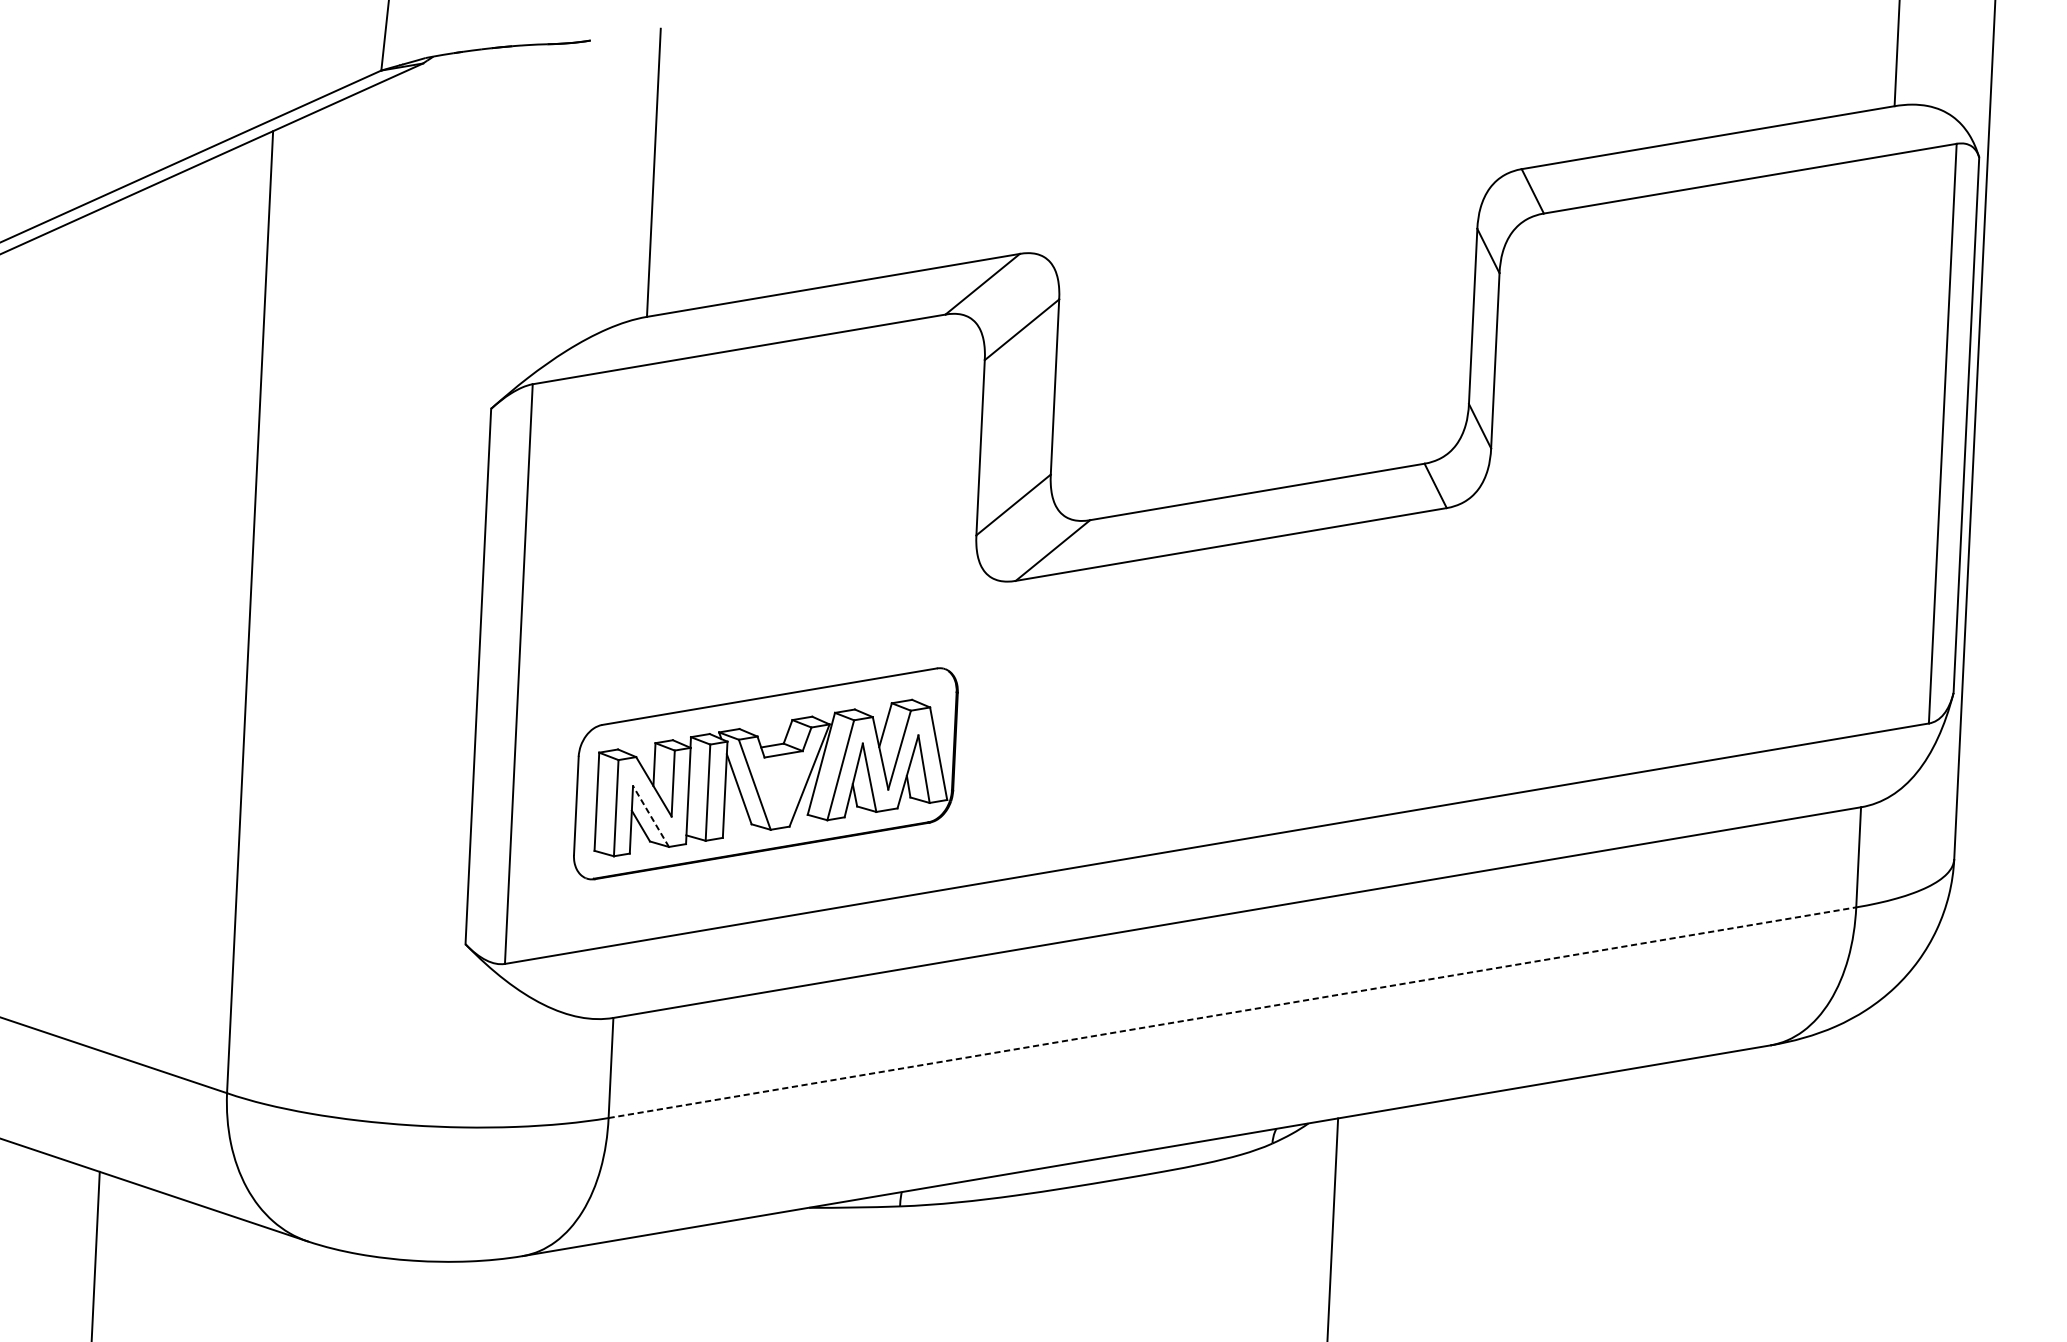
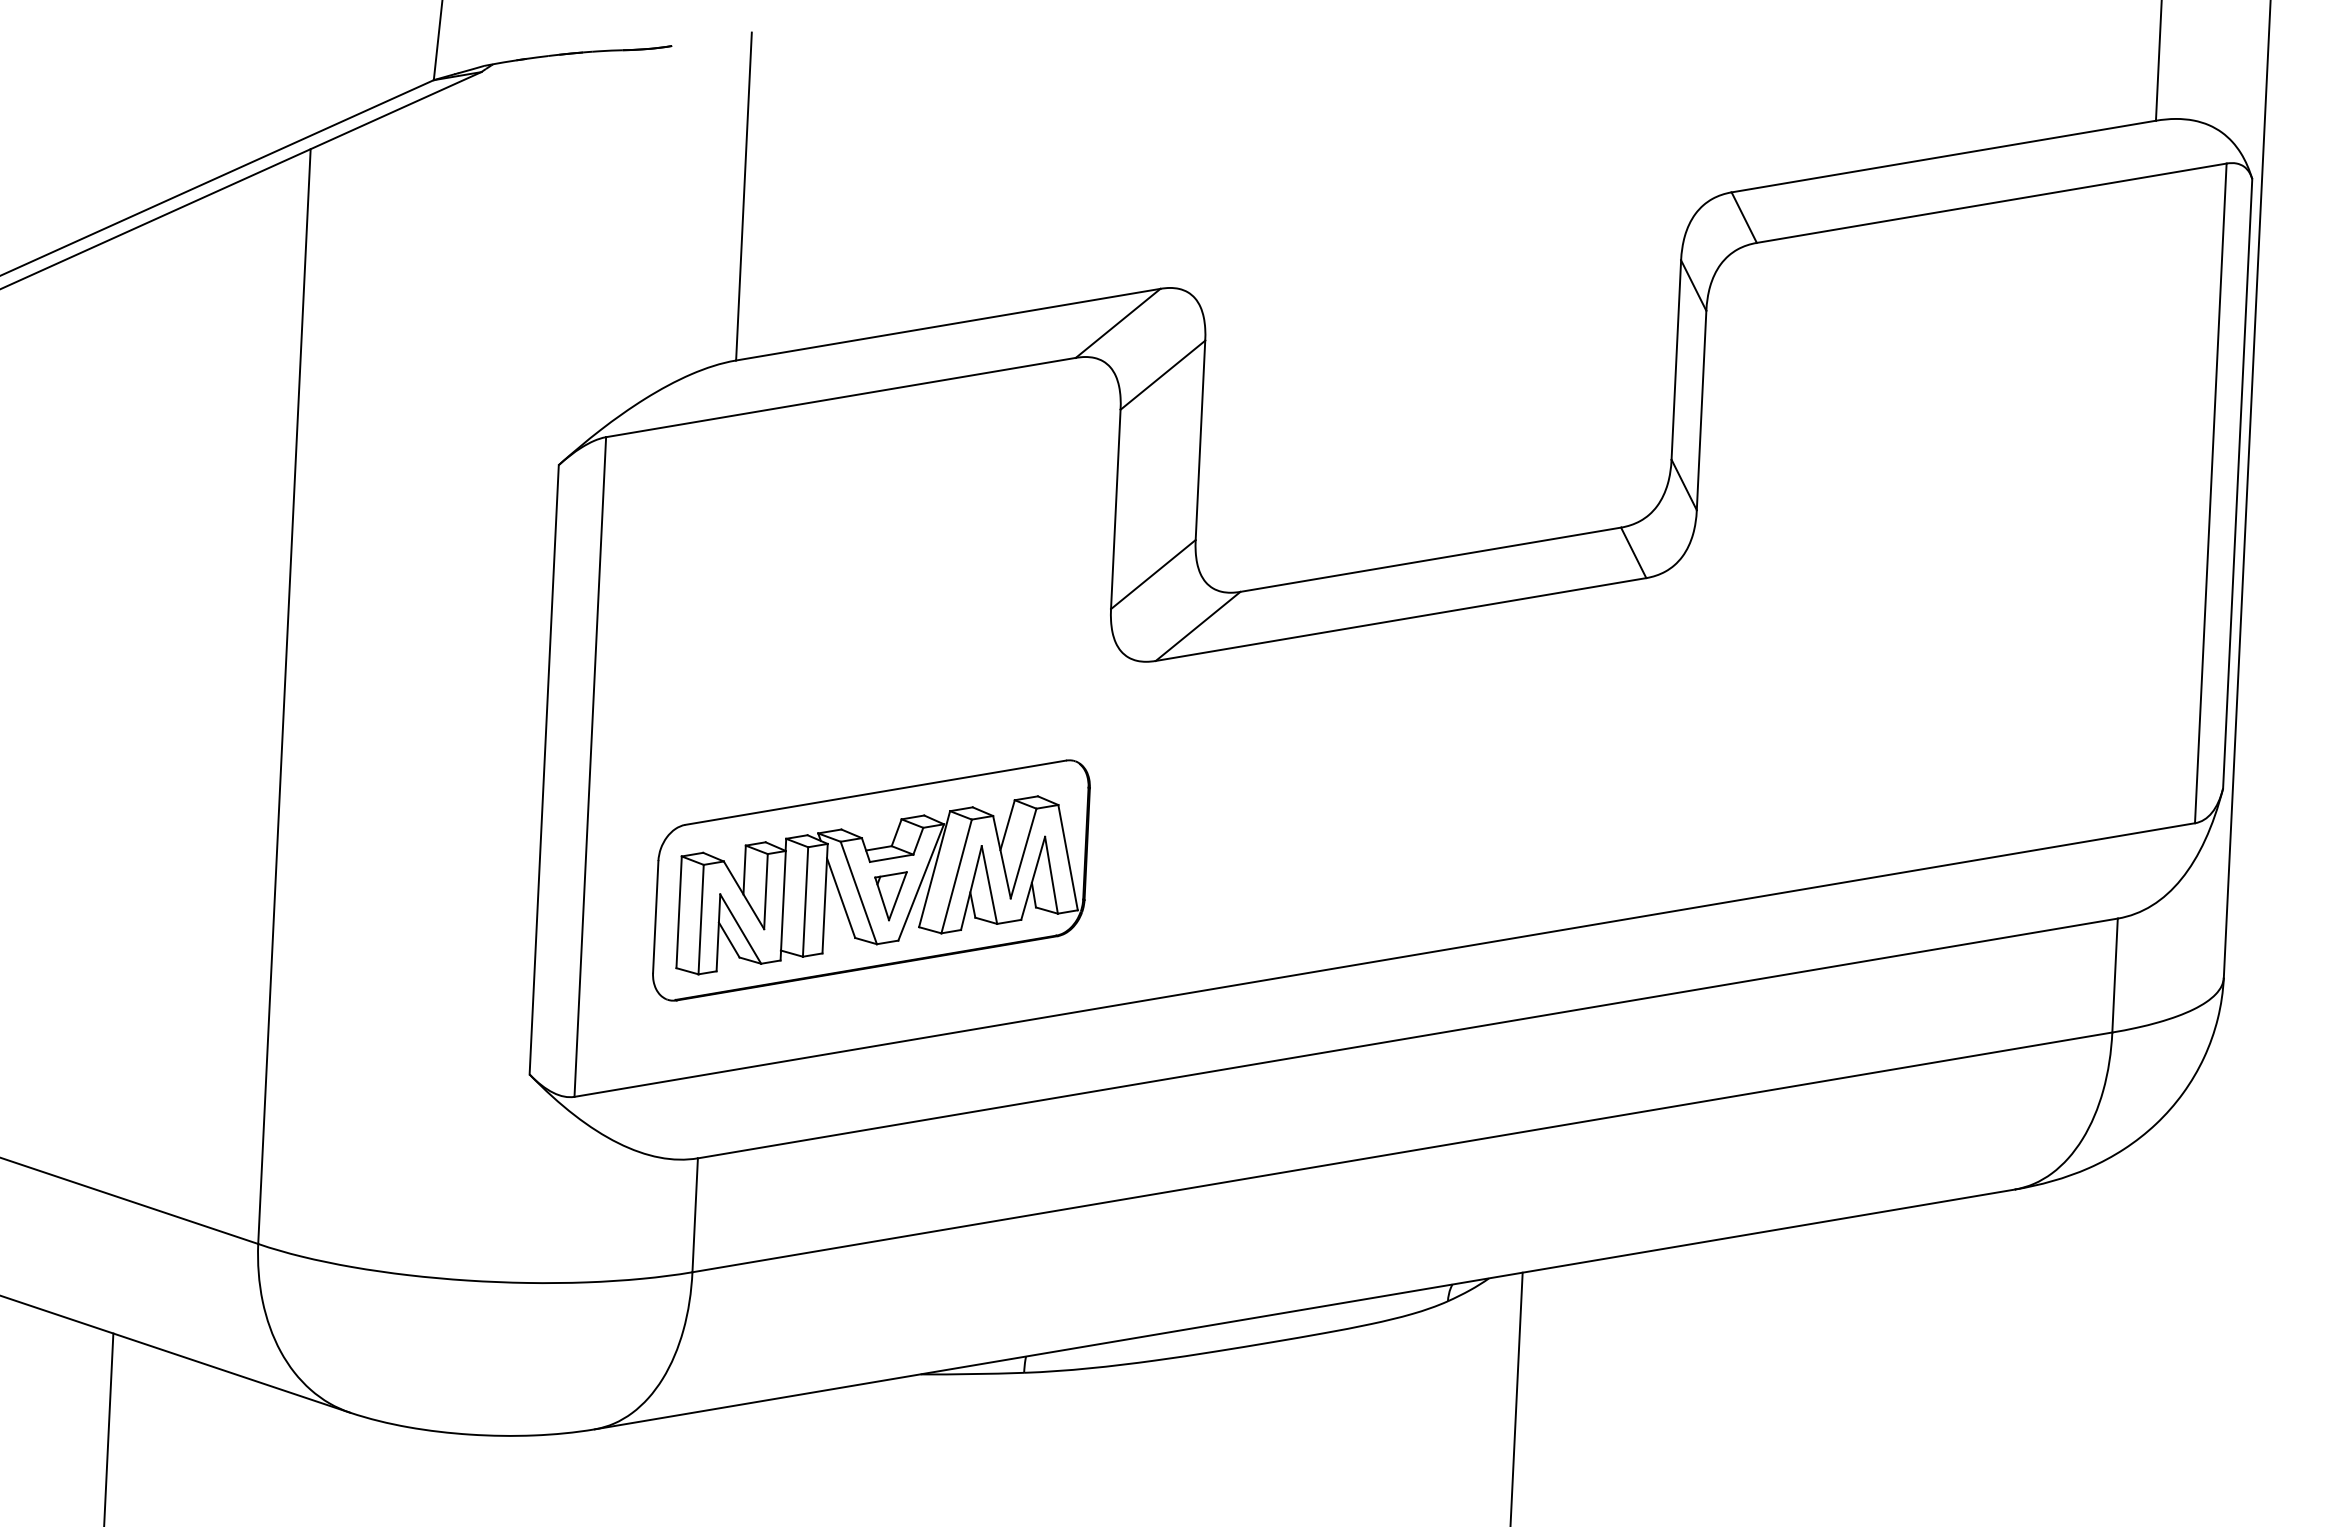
part: (782, 787) -> (890, 896), added
line: (650, 815) -> (740, 928), dashed -> solid
line: (1232, 1012) -> (1402, 1152), dashed -> solid

